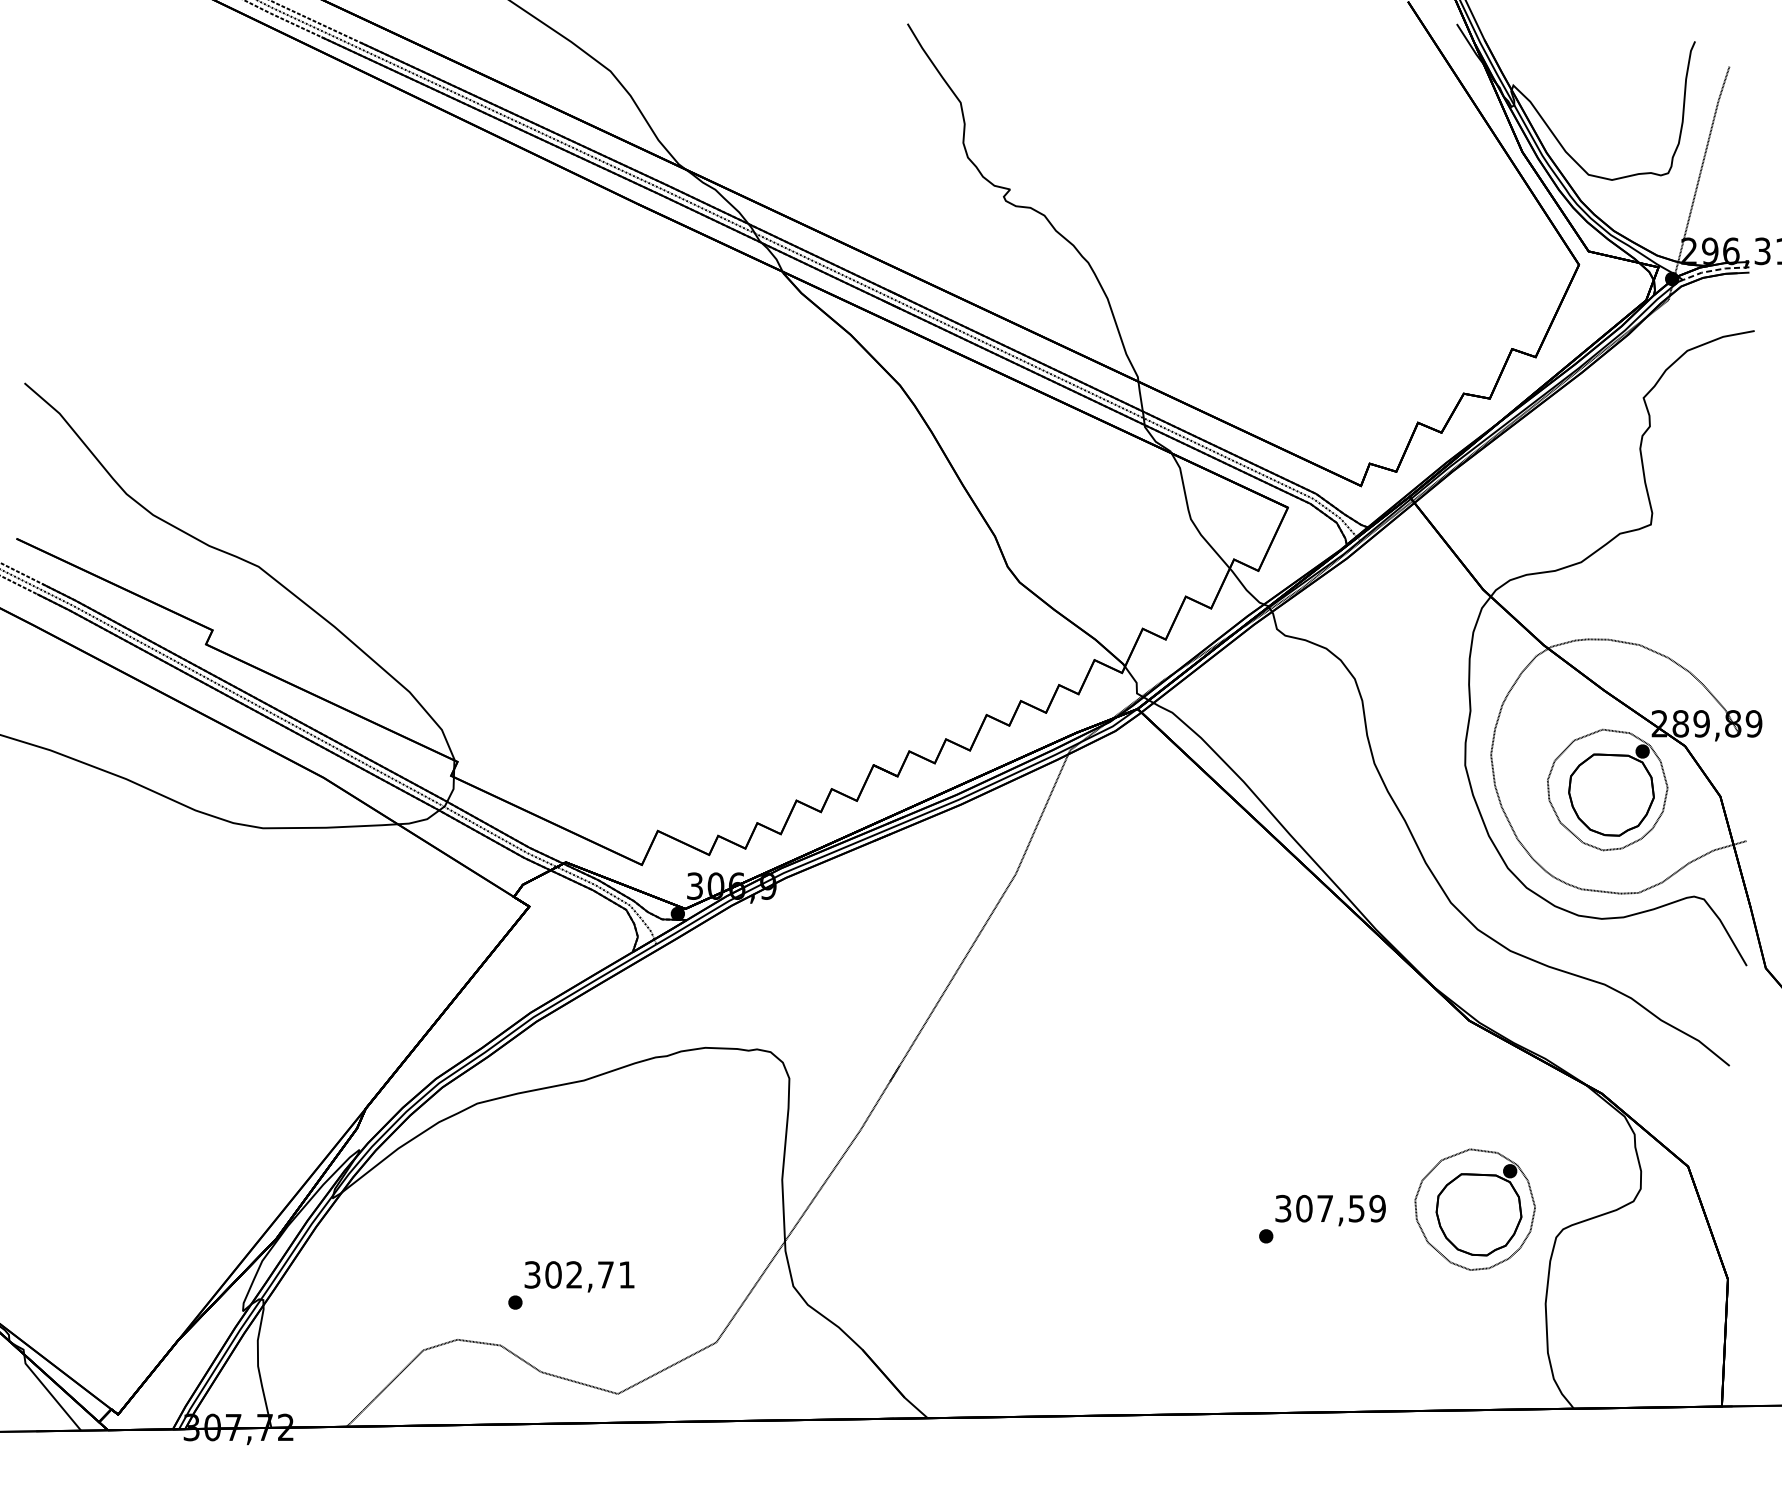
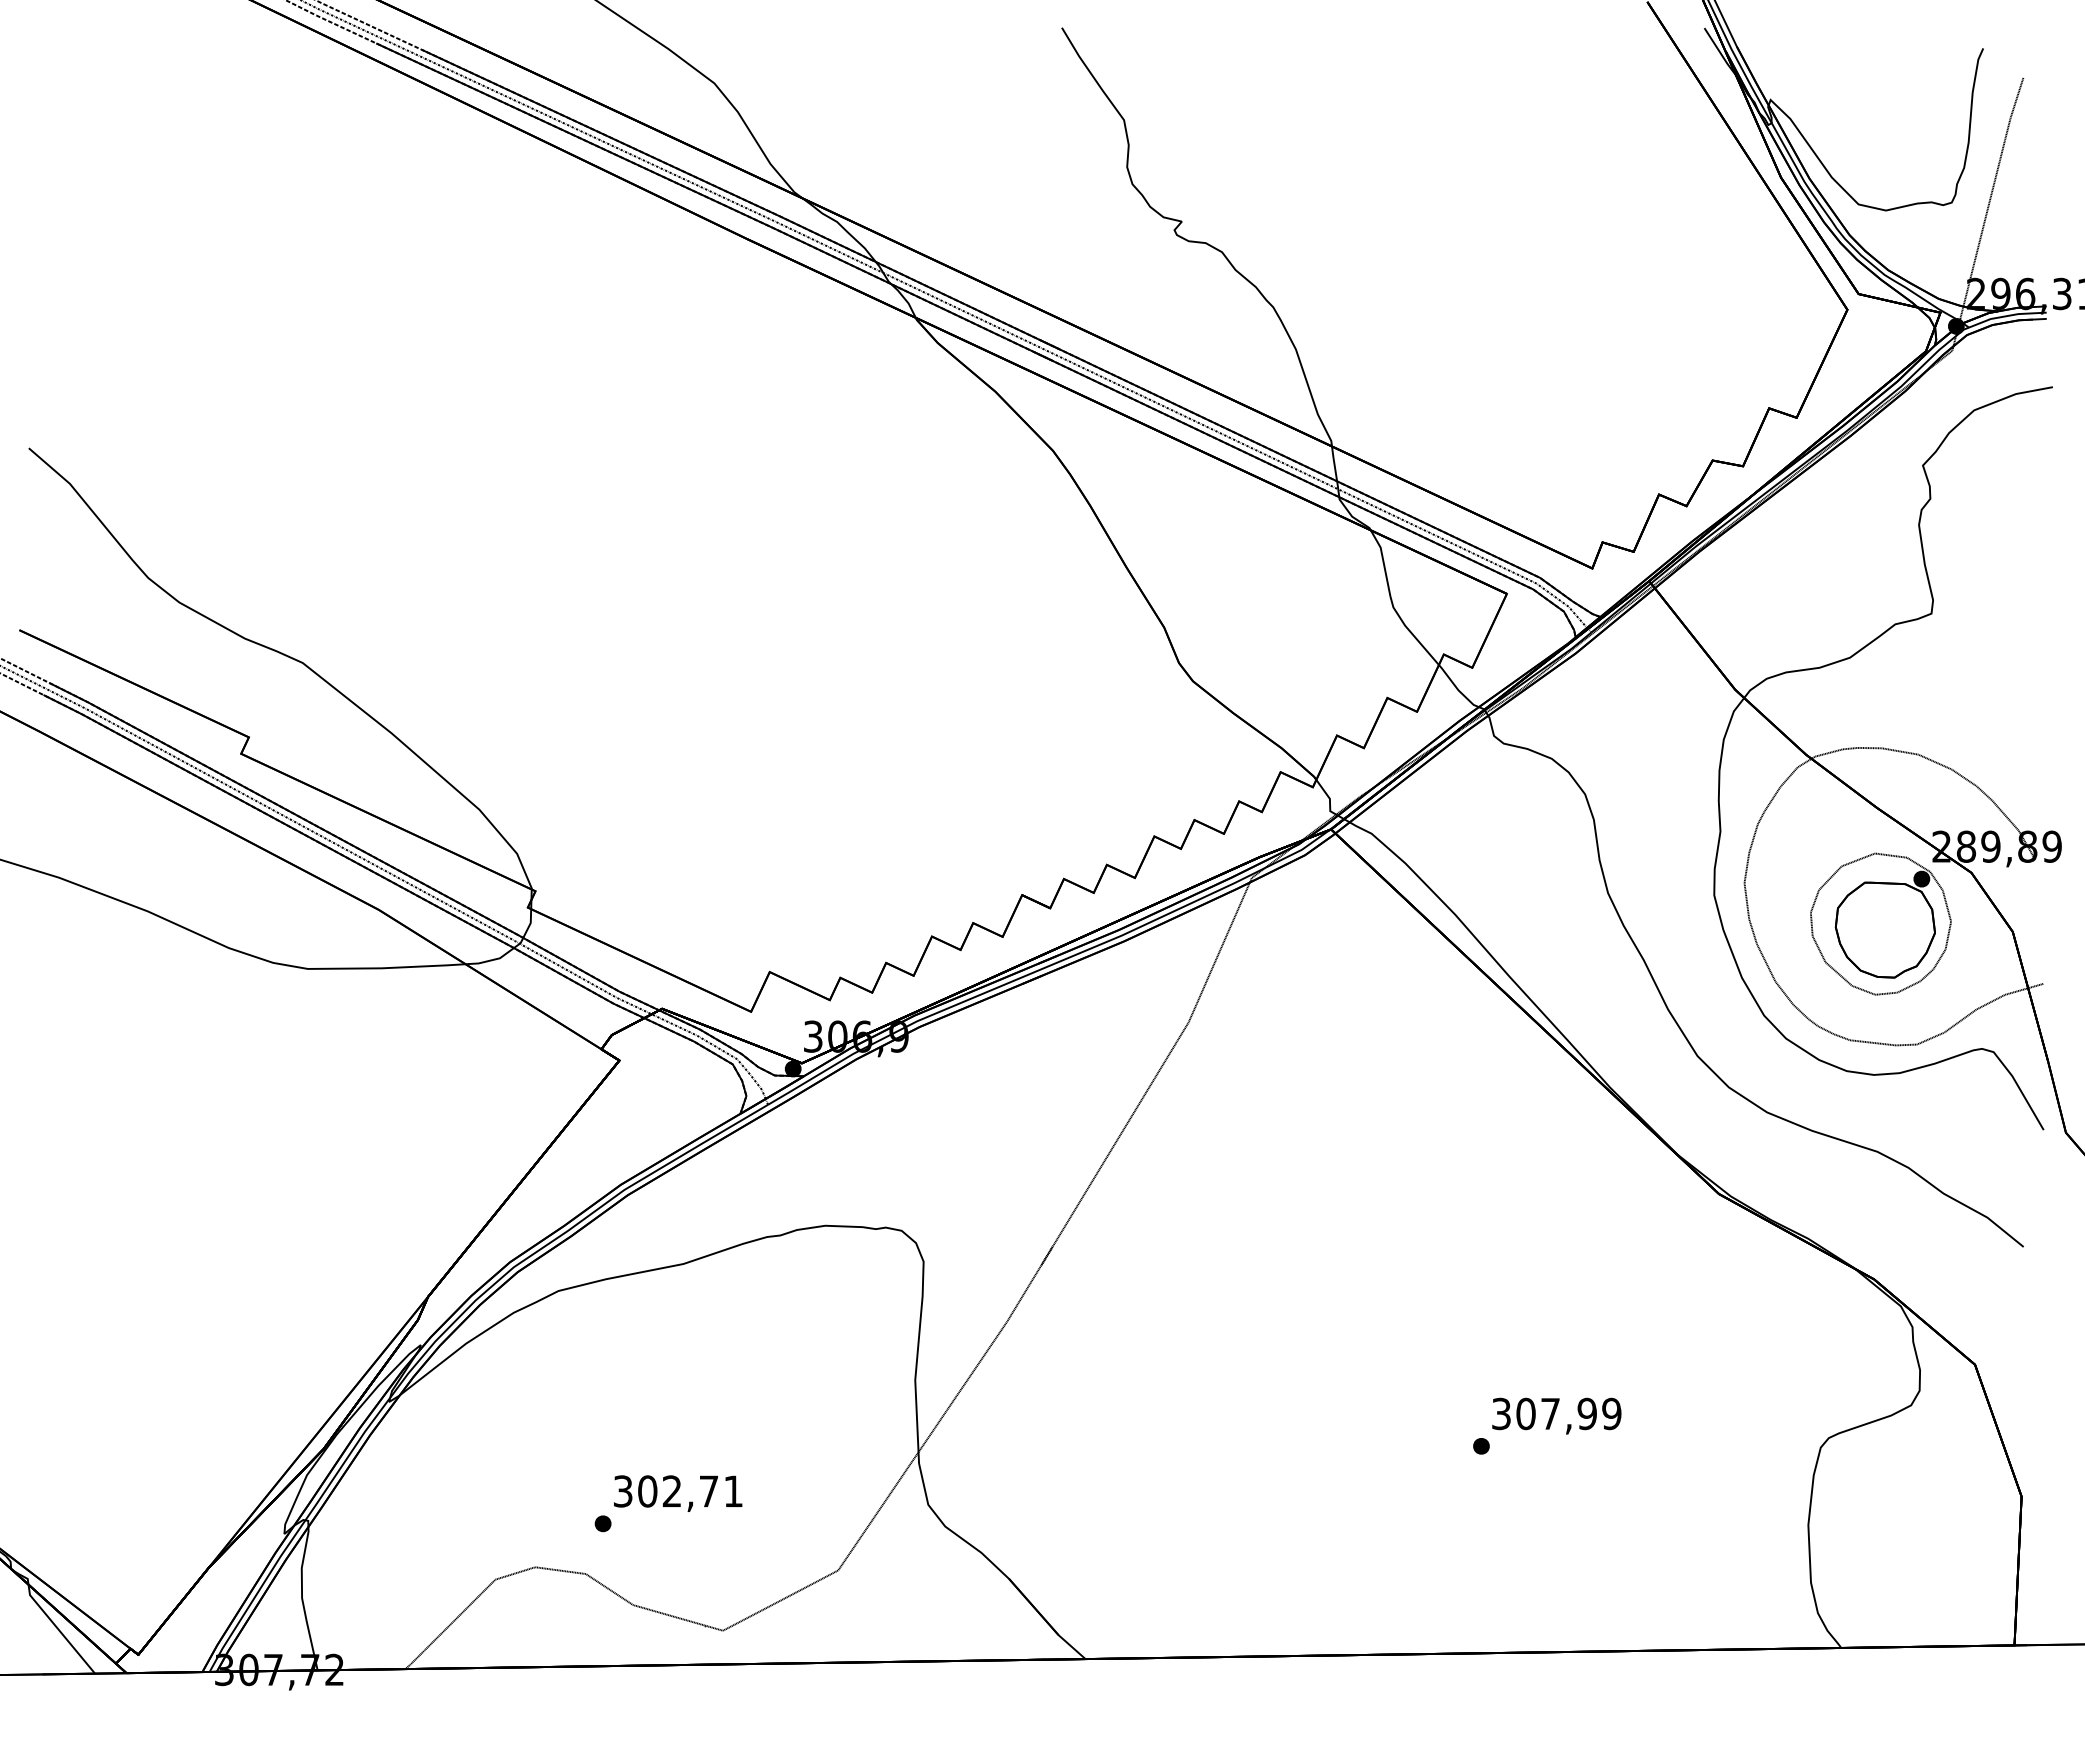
line: (1715, 270) -> (2006, 316), dashed -> solid
text: (1356, 1208) -> (1586, 1413), 307,59 -> 307,99
part: (1474, 1209) -> (1725, 1414), removed

